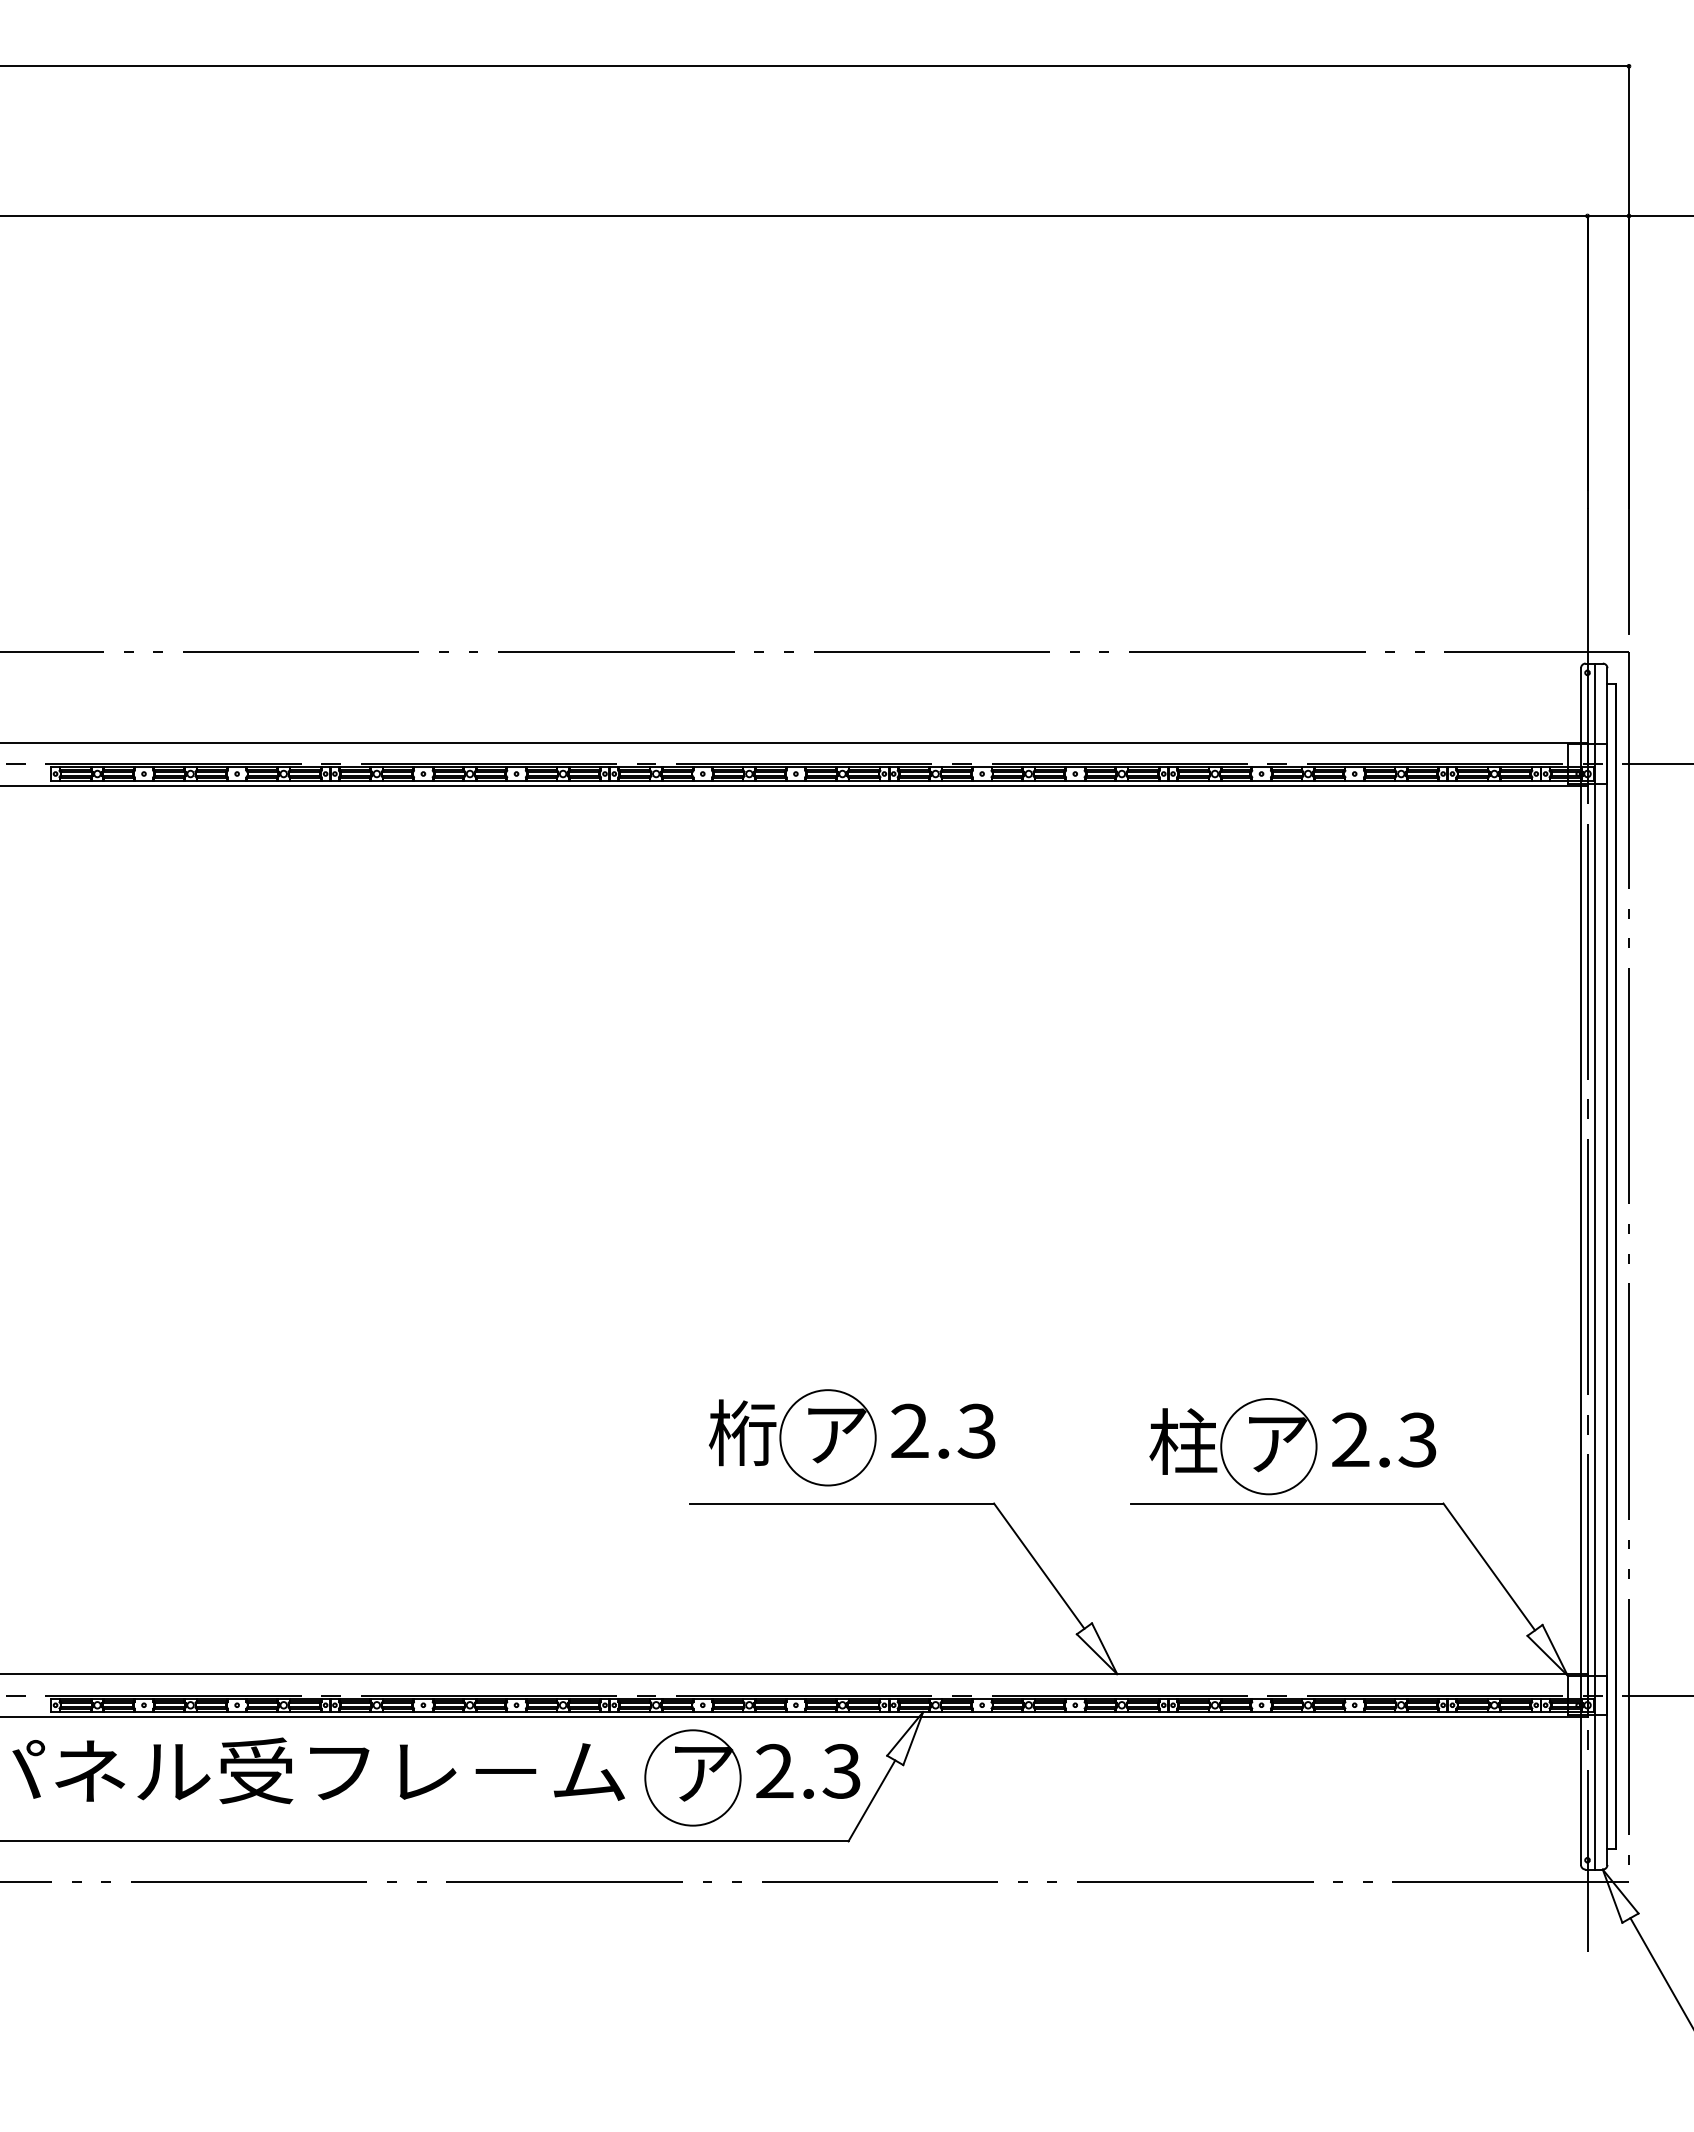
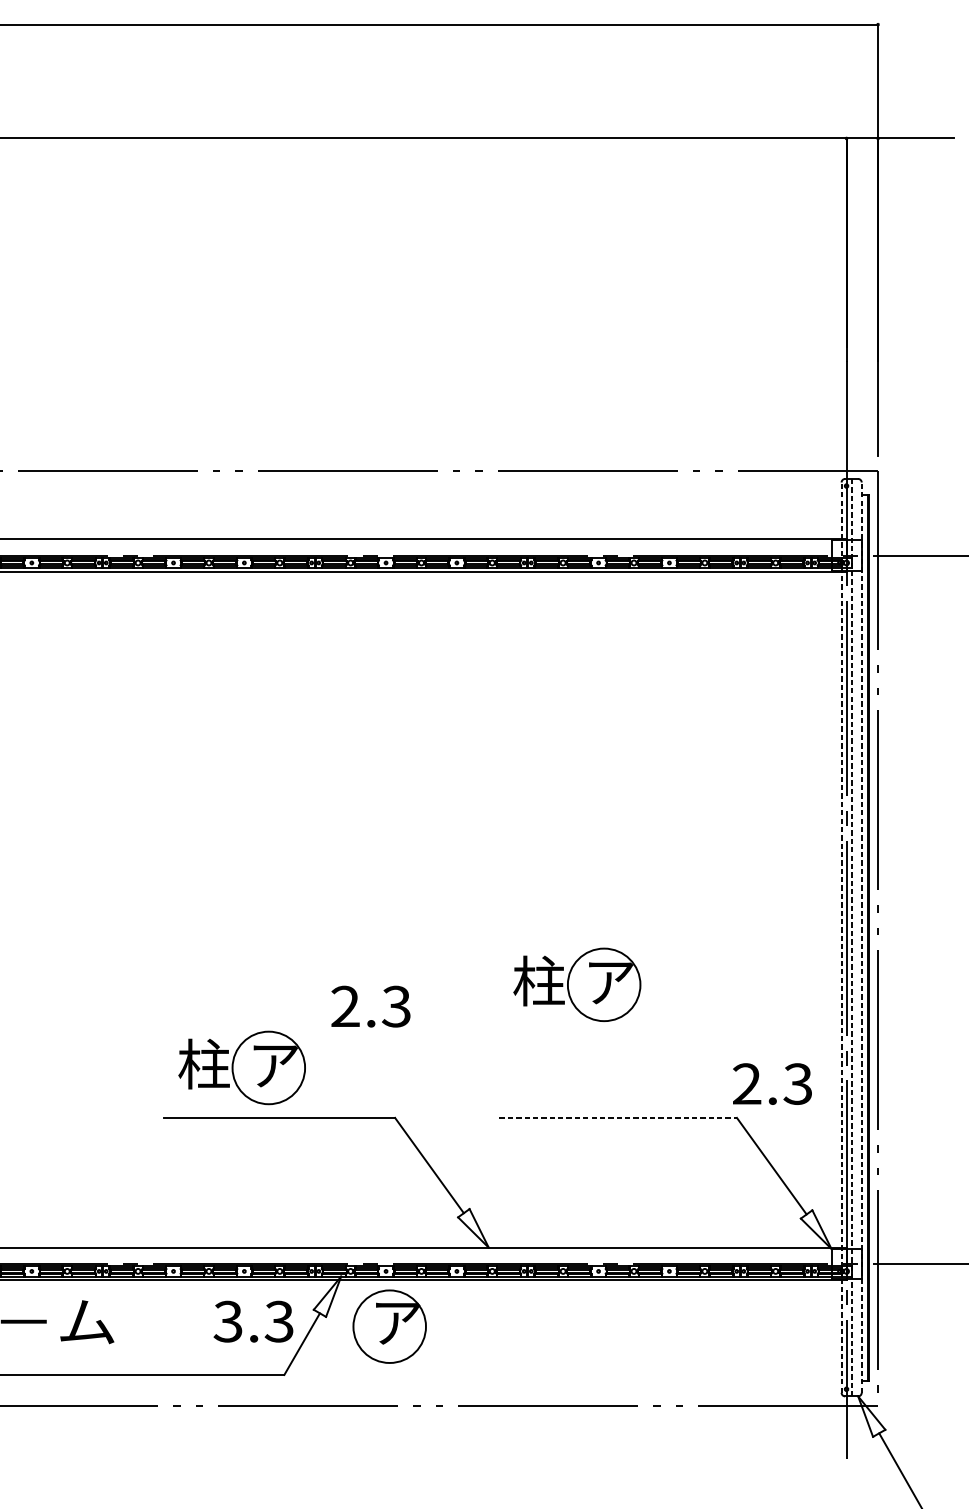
line: (1581, 1266) -> (841, 937), solid -> dashed
line: (1594, 1266) -> (851, 937), solid -> dashed
line: (1607, 1266) -> (861, 937), solid -> dashed
text: (943, 1430) -> (371, 1006), moved
text: (742, 1432) -> (203, 1063), 桁 -> 柱
text: (1384, 1439) -> (772, 1083), moved
part: (1233, 1446) -> (577, 984), moved
line: (1287, 1503) -> (618, 1117), solid -> dashed
text: (774, 1771) -> (228, 1321), 2.3 -> 3.3
part: (692, 1777) -> (389, 1326), moved

